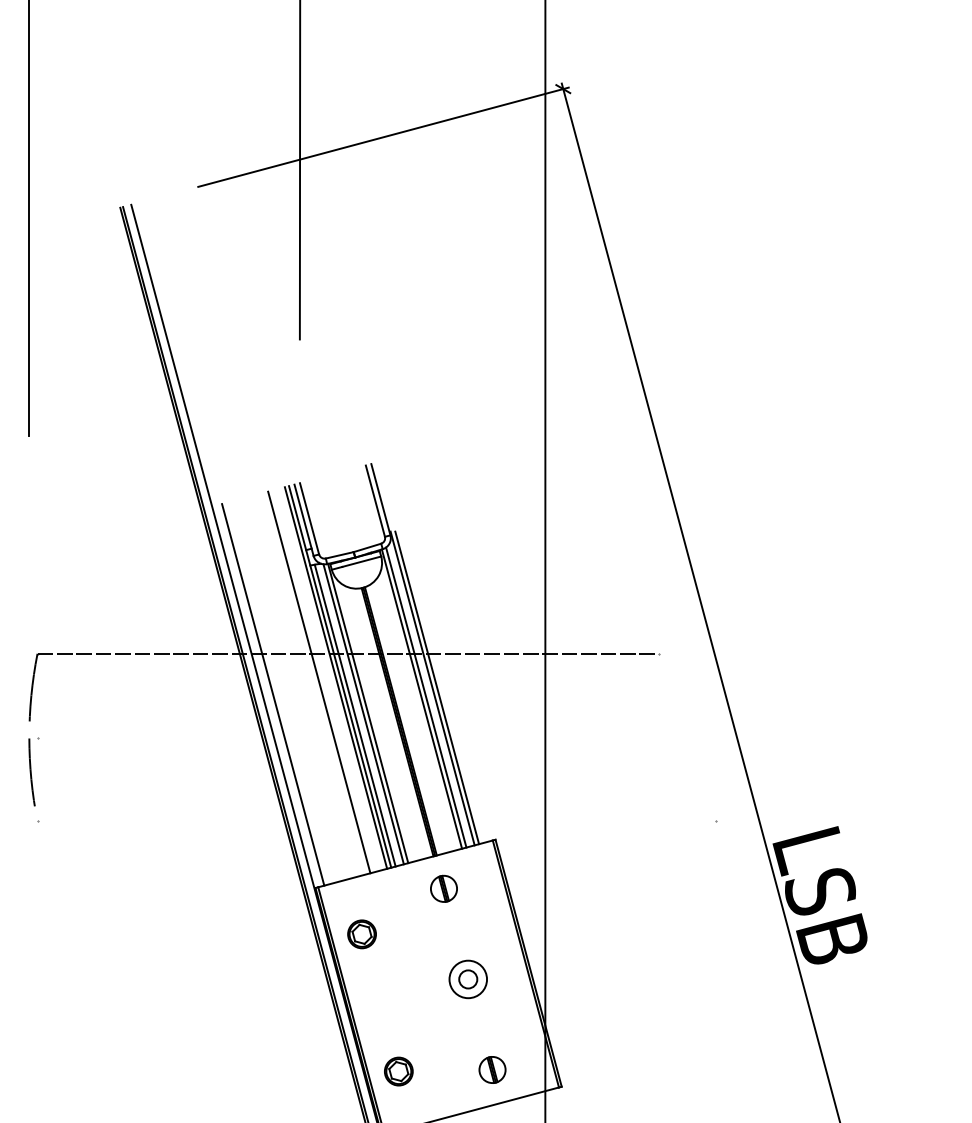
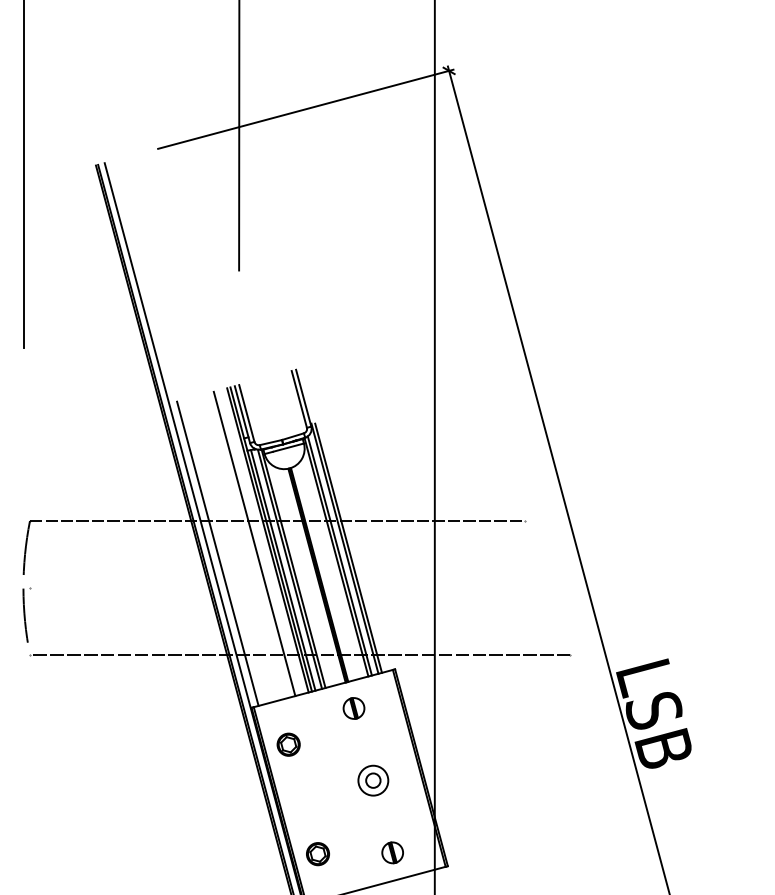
line: (376, 821) -> (300, 654), added

